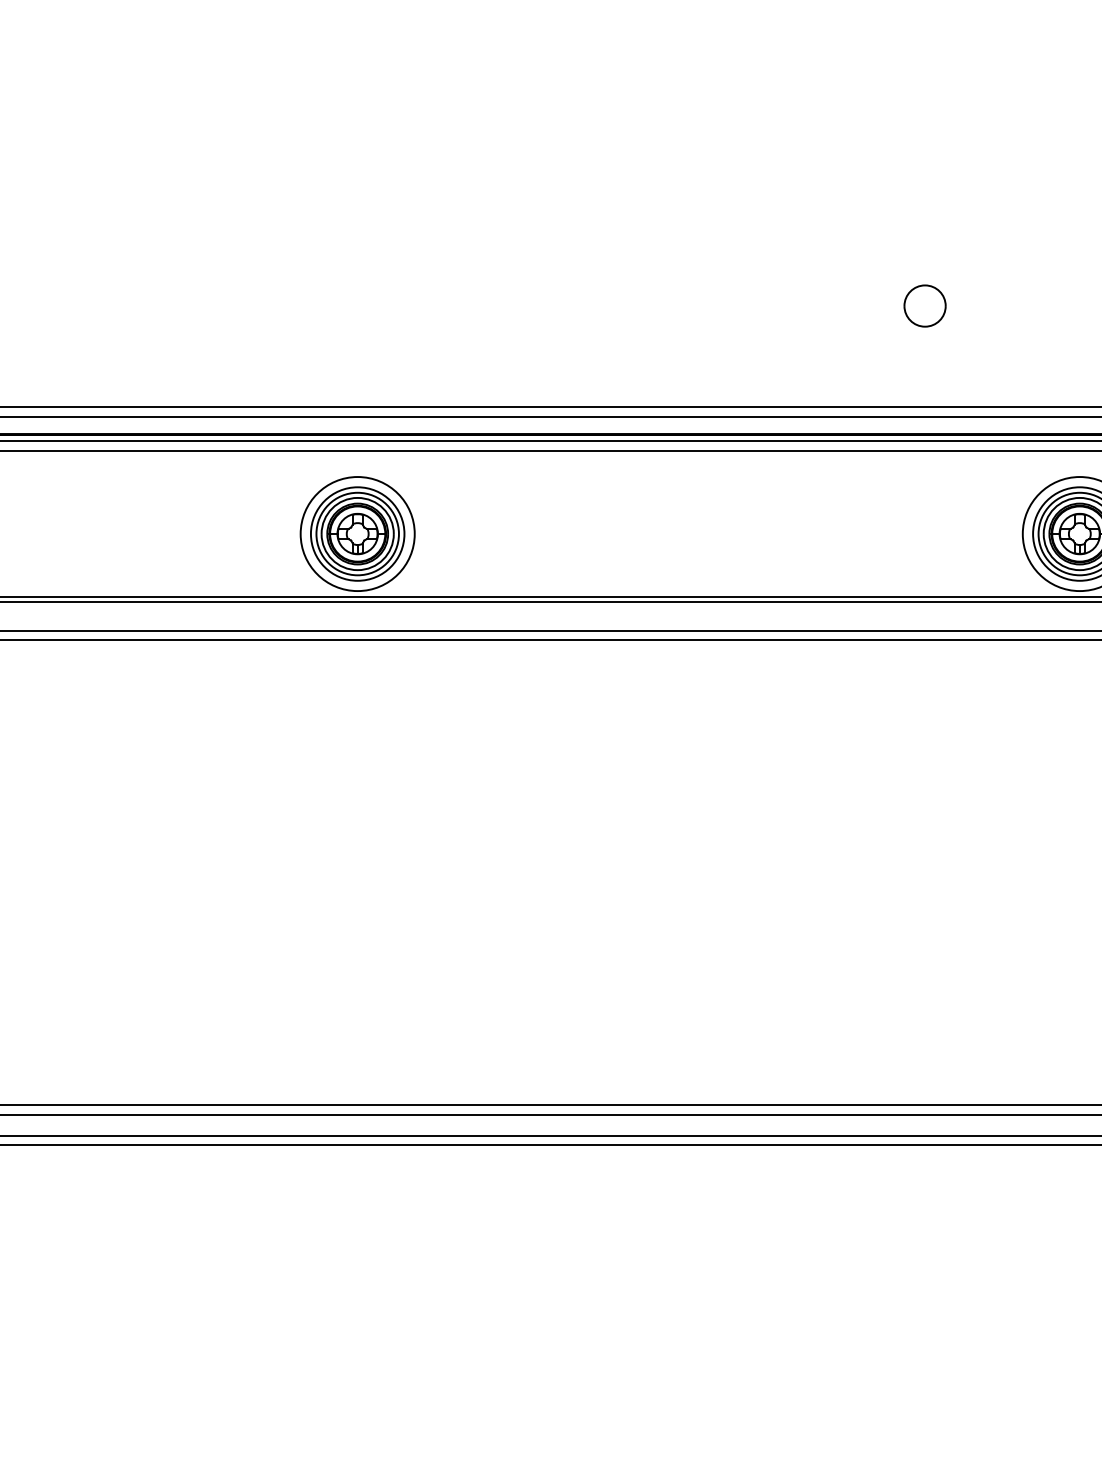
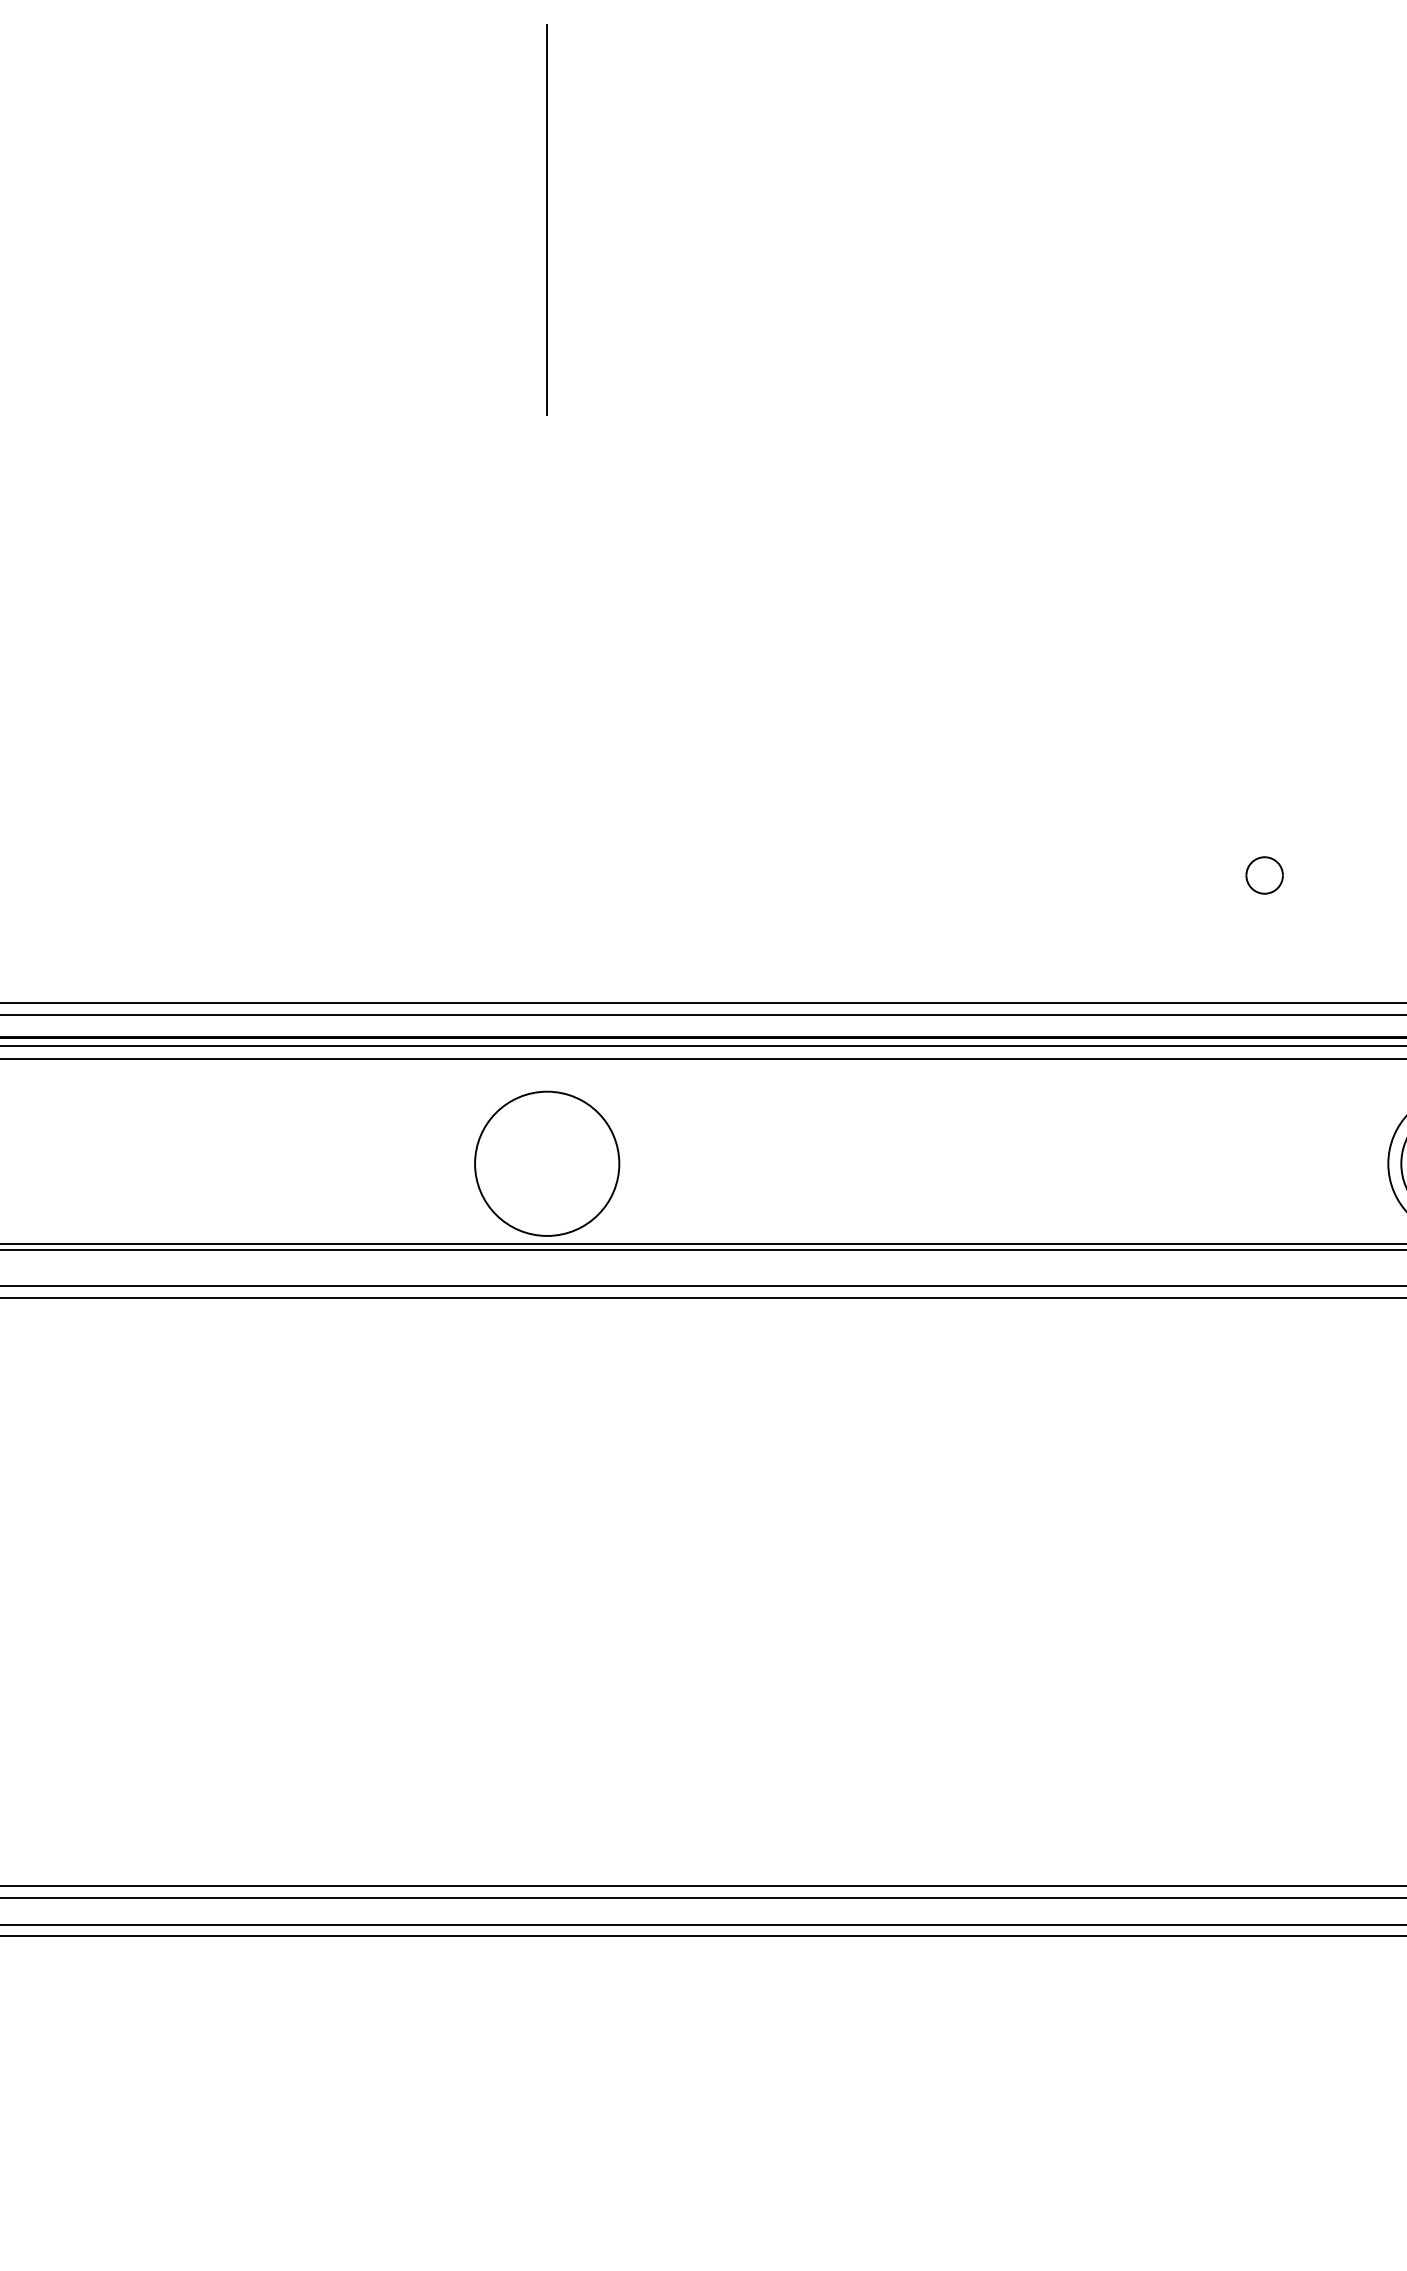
part: (924, 306) -> (1264, 875), size x0.7
part: (357, 533) -> (547, 1163), removed

